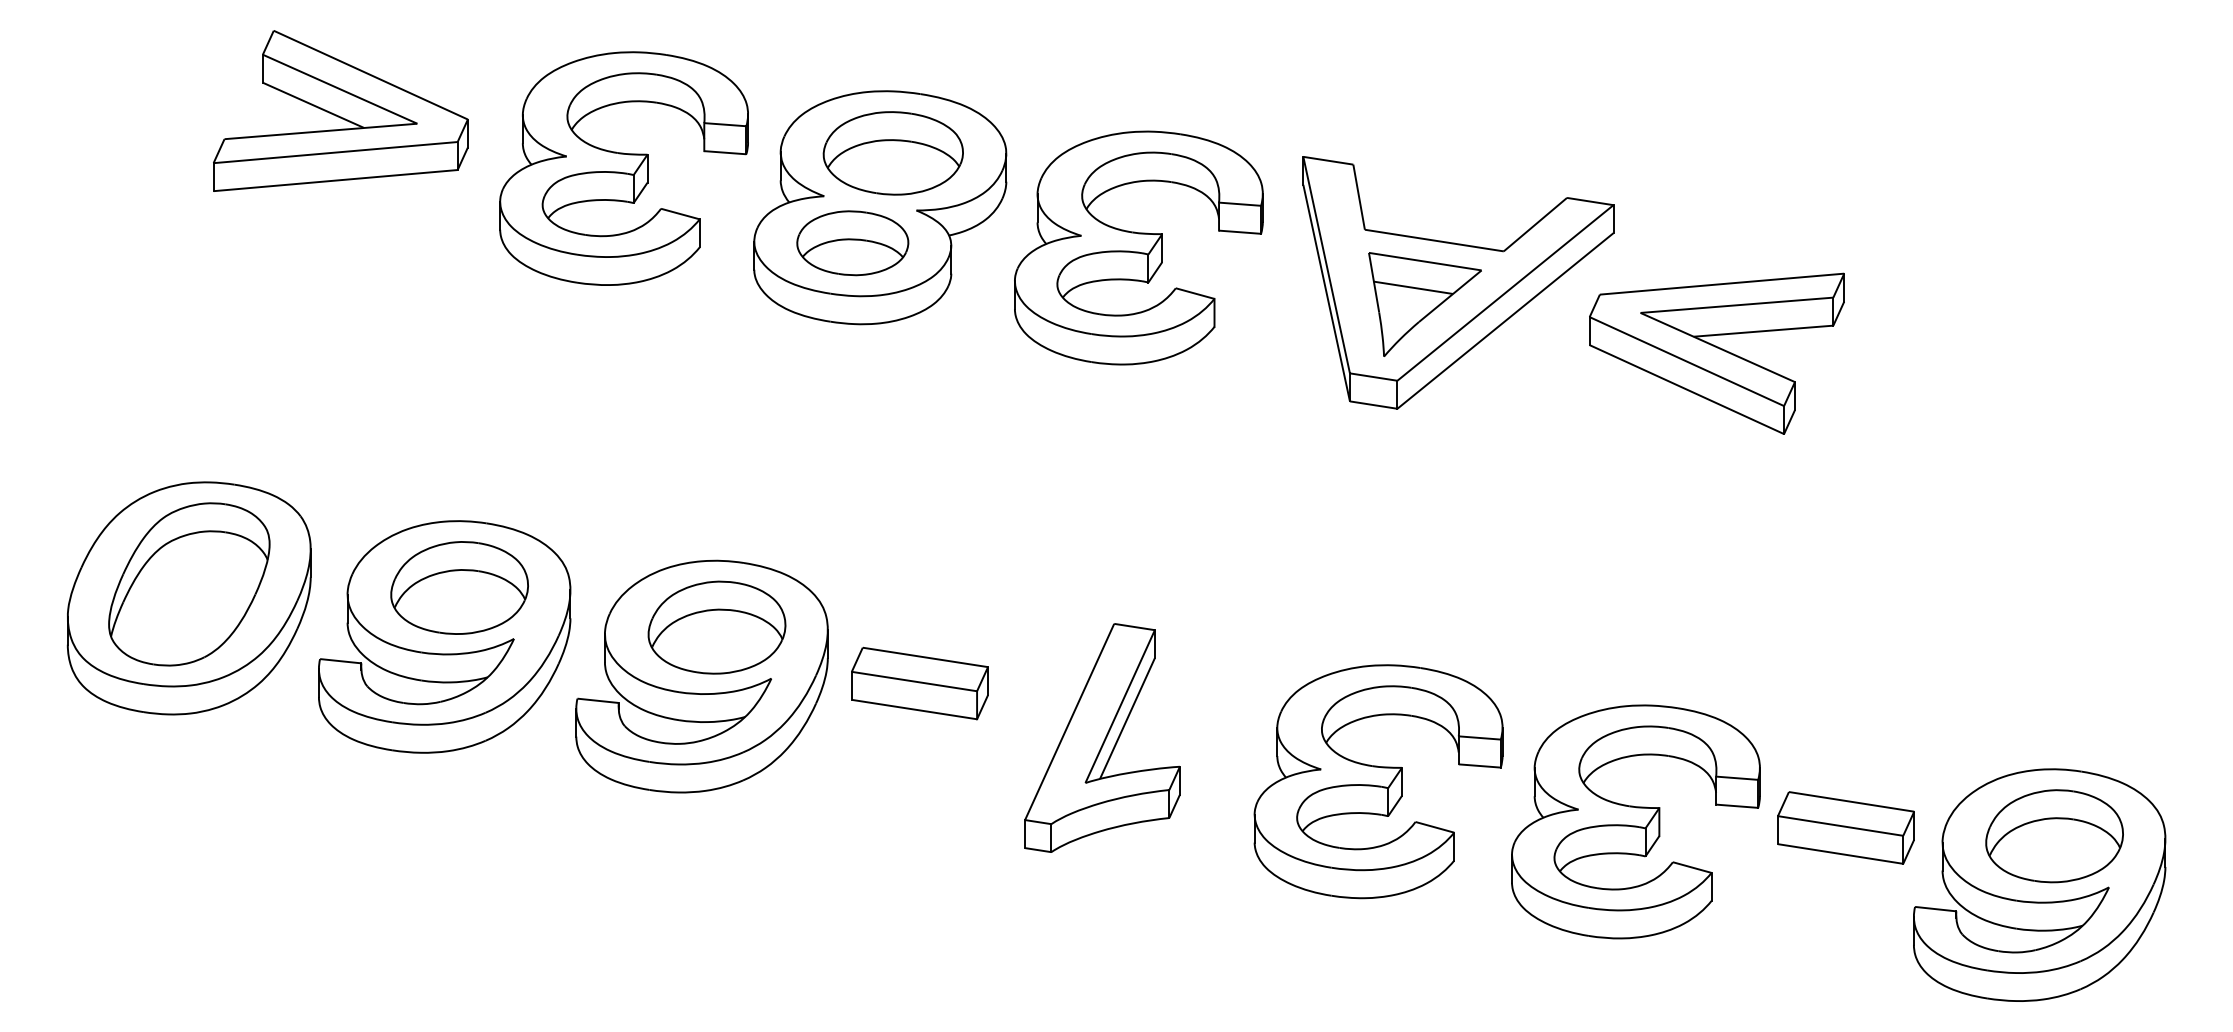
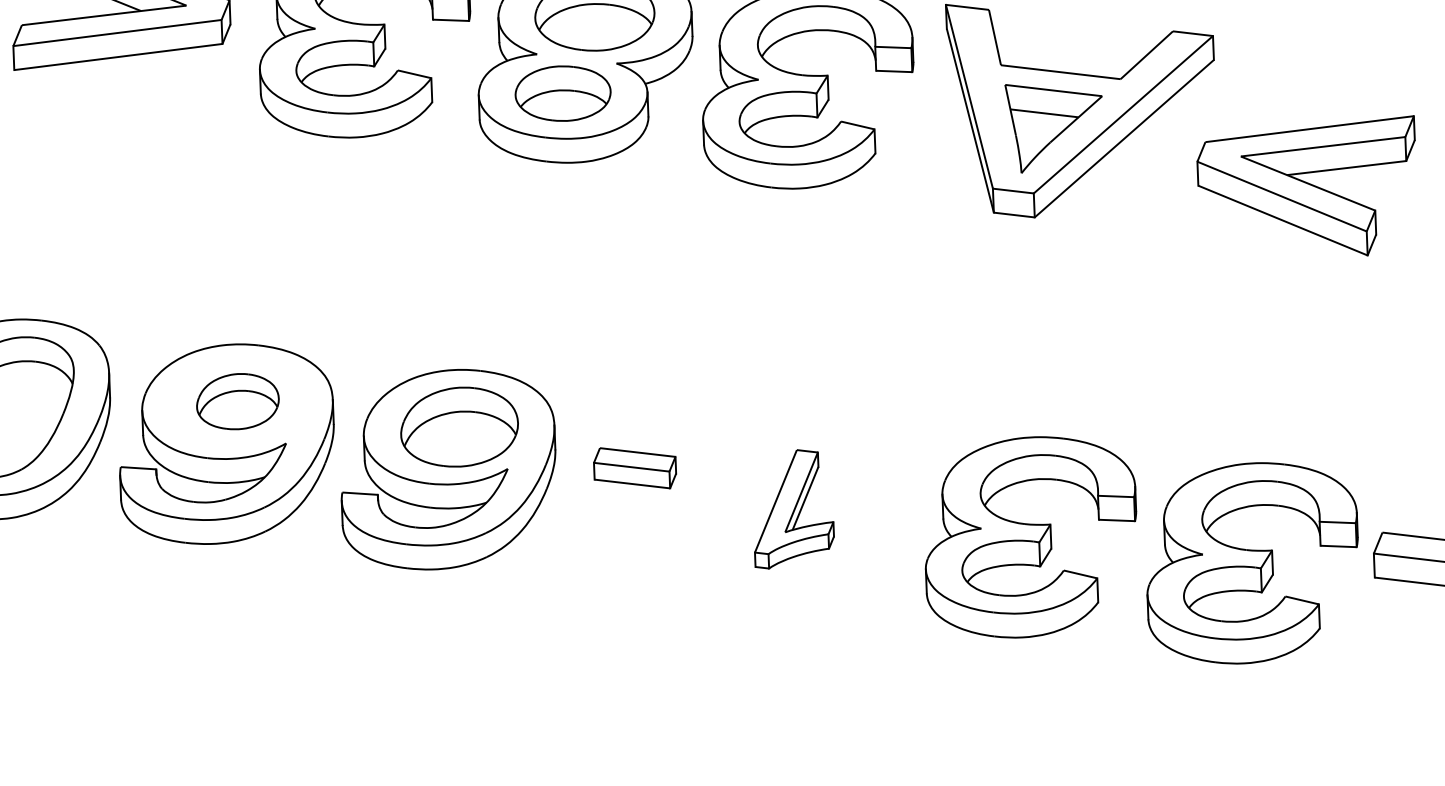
part: (1716, 353) -> (1307, 188), moved
part: (459, 587) -> (237, 401), size x0.7
part: (919, 683) -> (634, 468), size x0.7
part: (1102, 737) -> (793, 508), size x0.6

